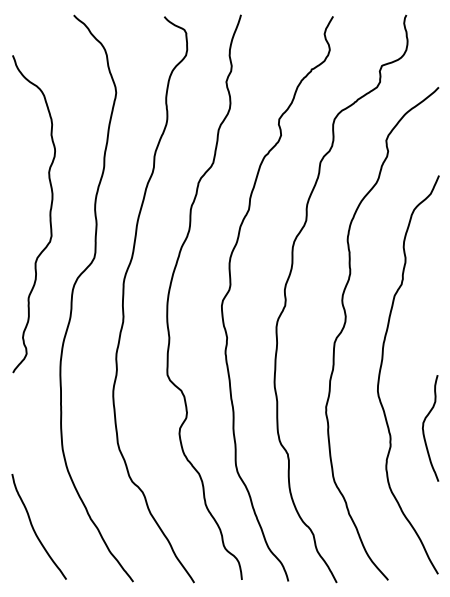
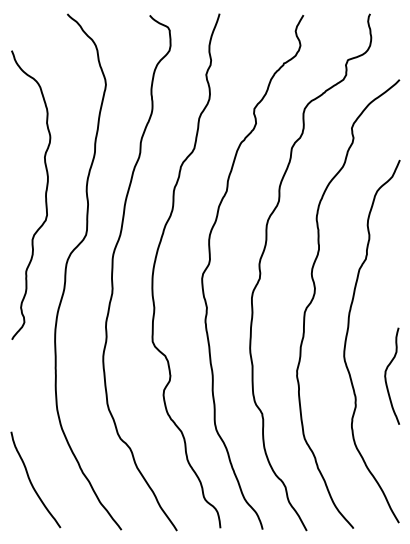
curve: (424, 427) -> (386, 375), moved

